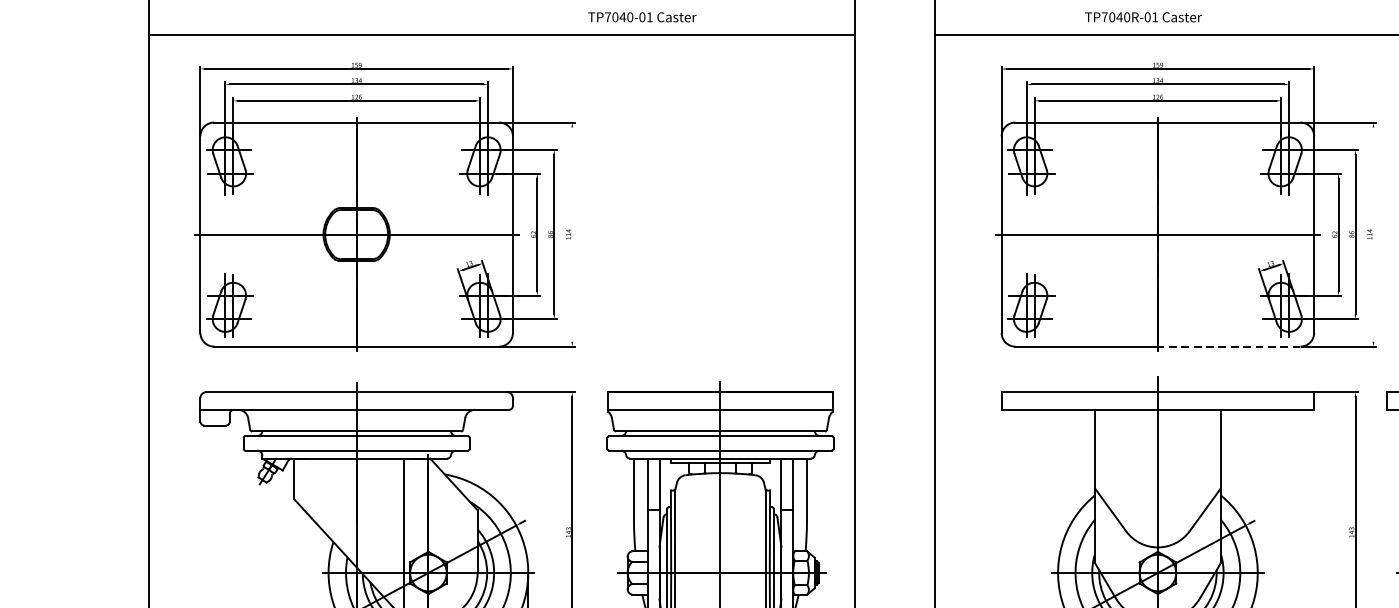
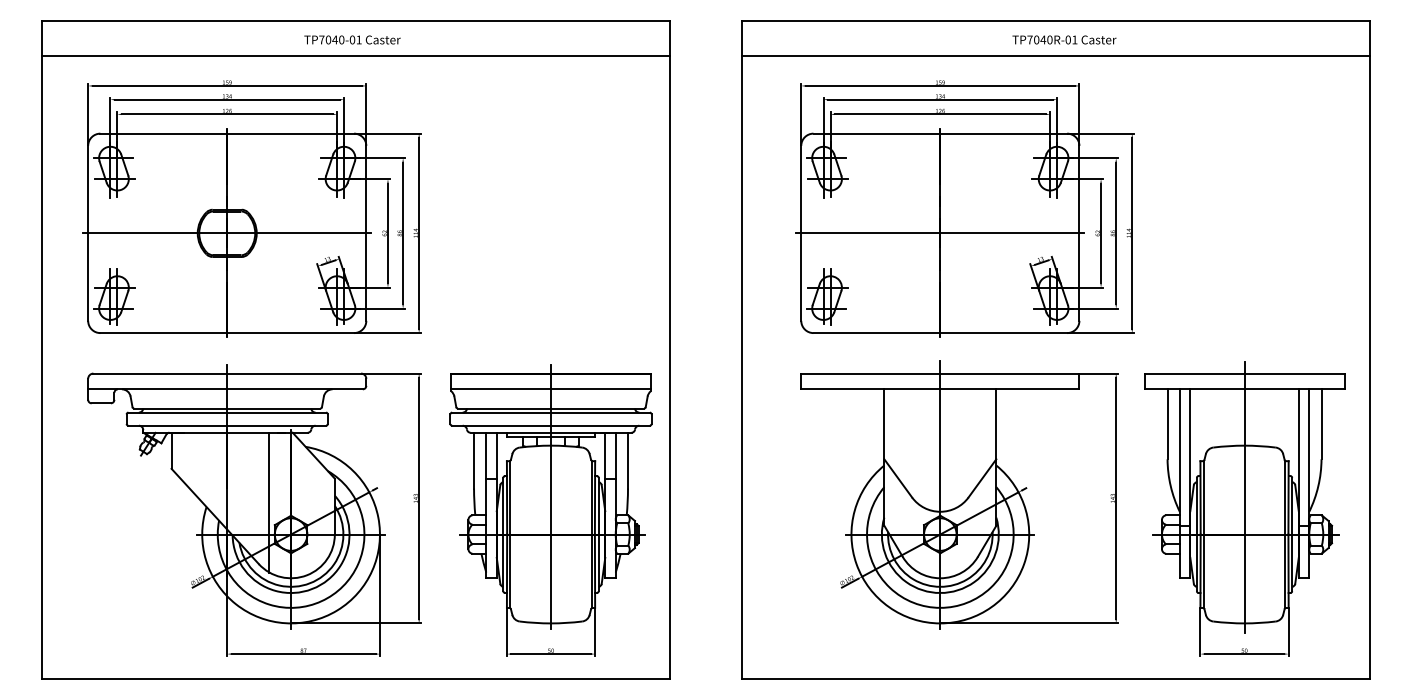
text: (642, 16) -> (352, 39), moved
text: (1143, 16) -> (1064, 39), moved
line: (572, 234) -> (419, 233), added
line: (1373, 234) -> (1132, 233), added
line: (1228, 347) -> (1003, 333), dashed -> solid

